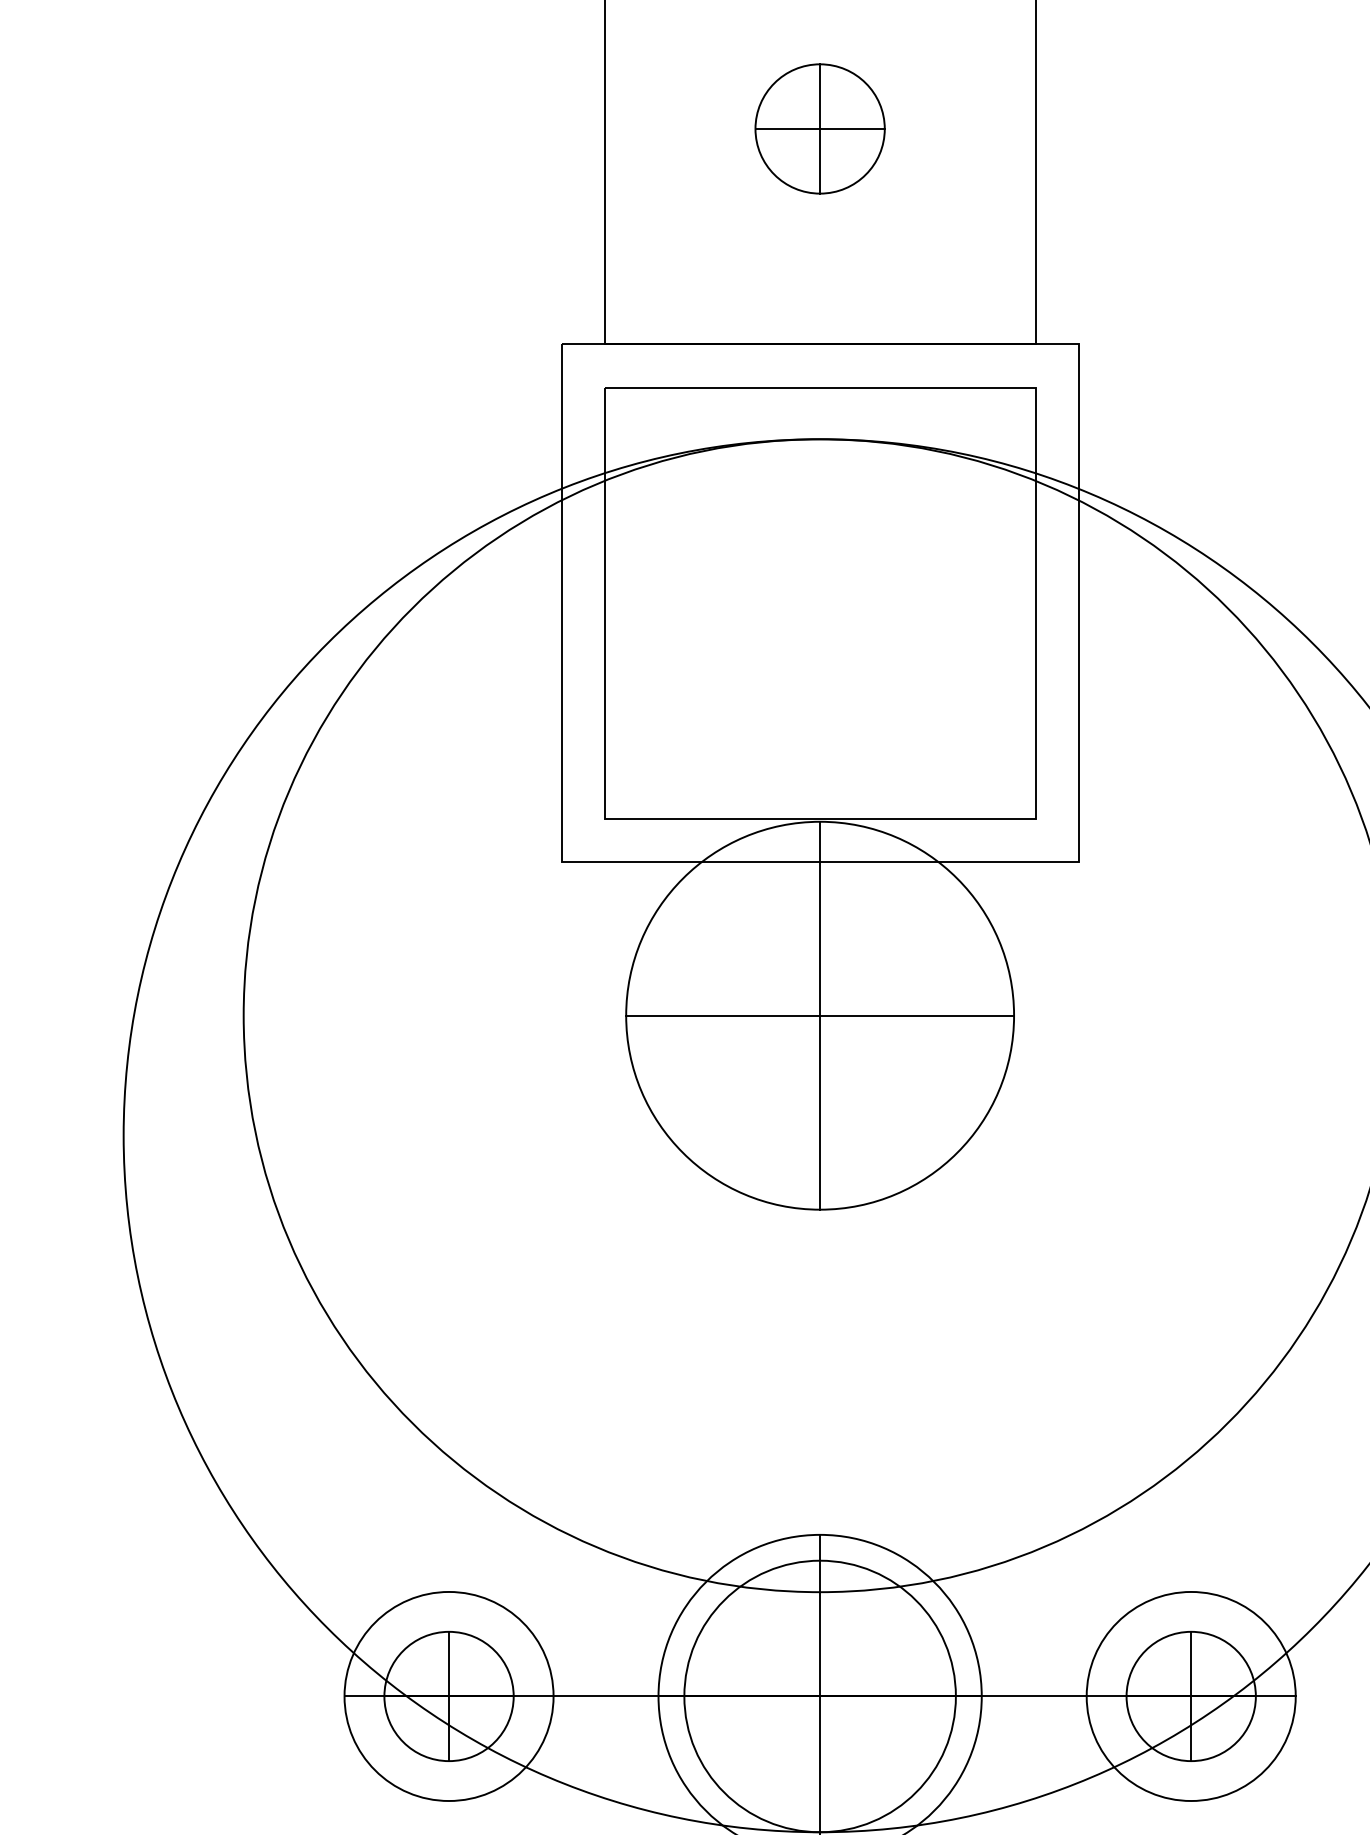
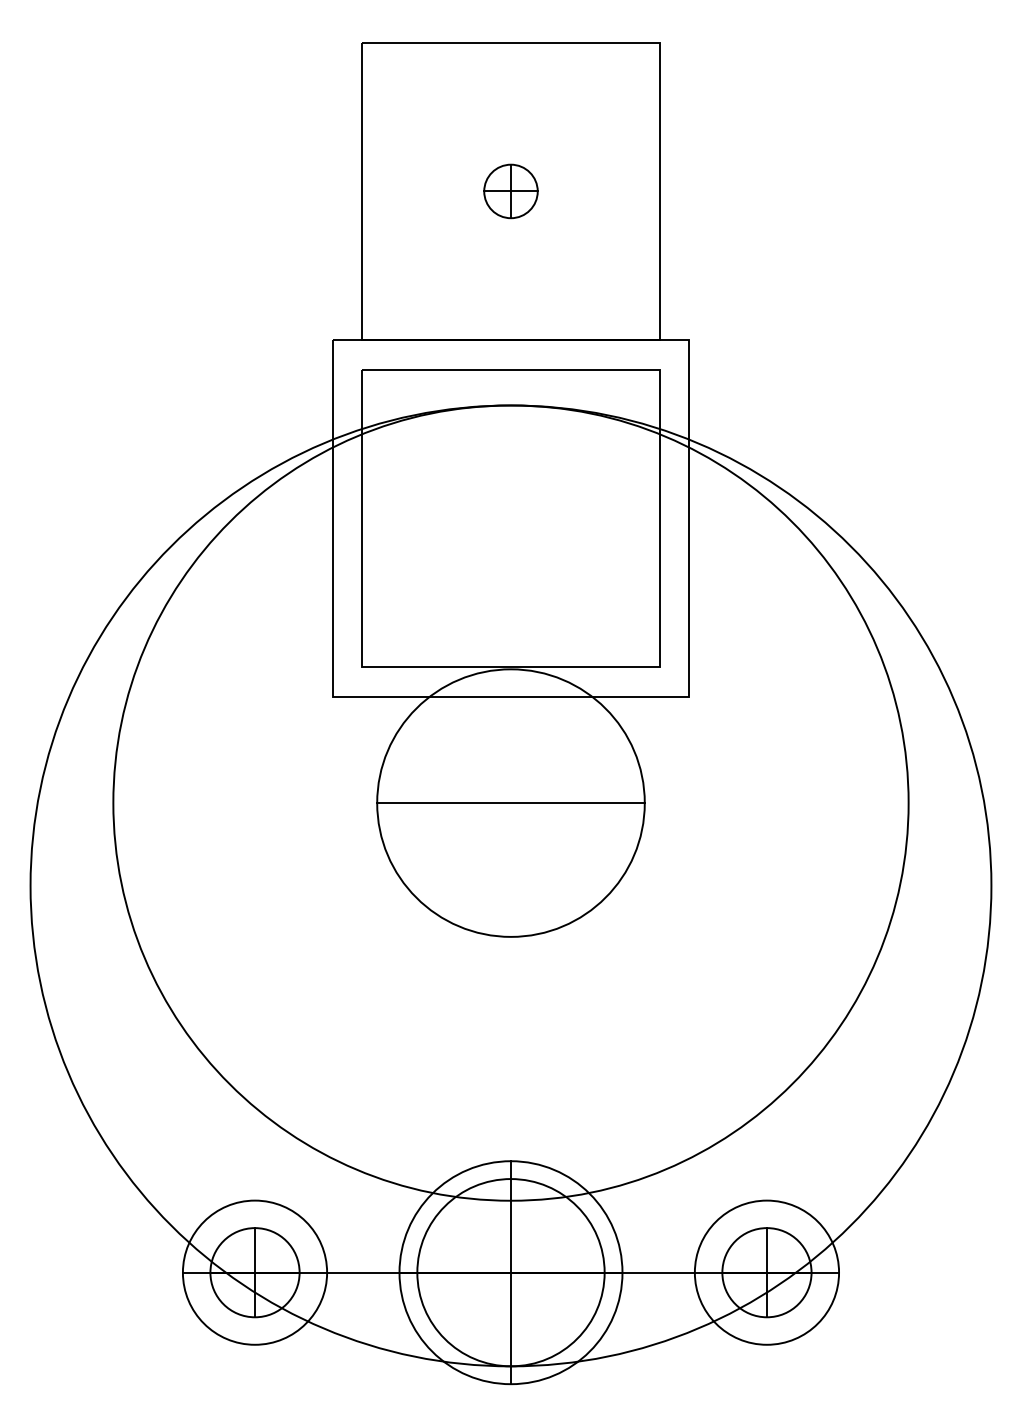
part: (819, 129) -> (510, 191), size x0.6
line: (820, 1014) -> (511, 802), removed

